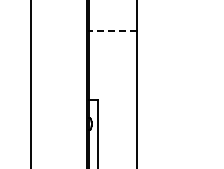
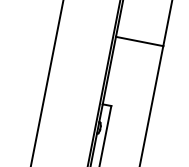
line: (112, 31) -> (138, 41), dashed -> solid

